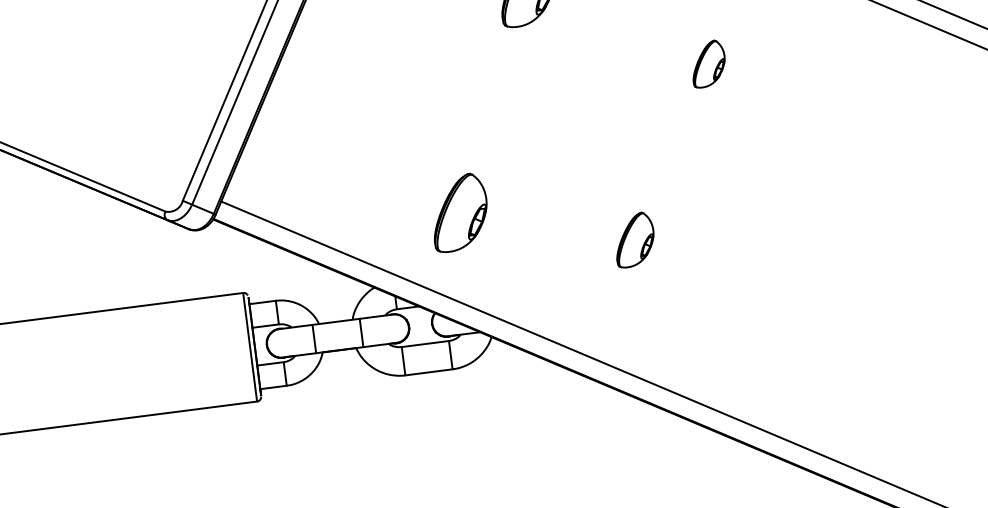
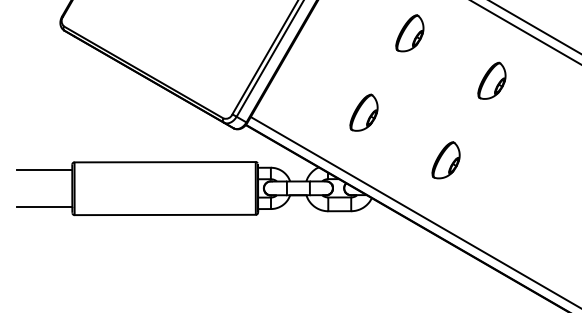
part: (707, 63) -> (491, 80), size x1.67
part: (458, 212) -> (363, 112), moved
part: (633, 240) -> (445, 160), size x1.43

